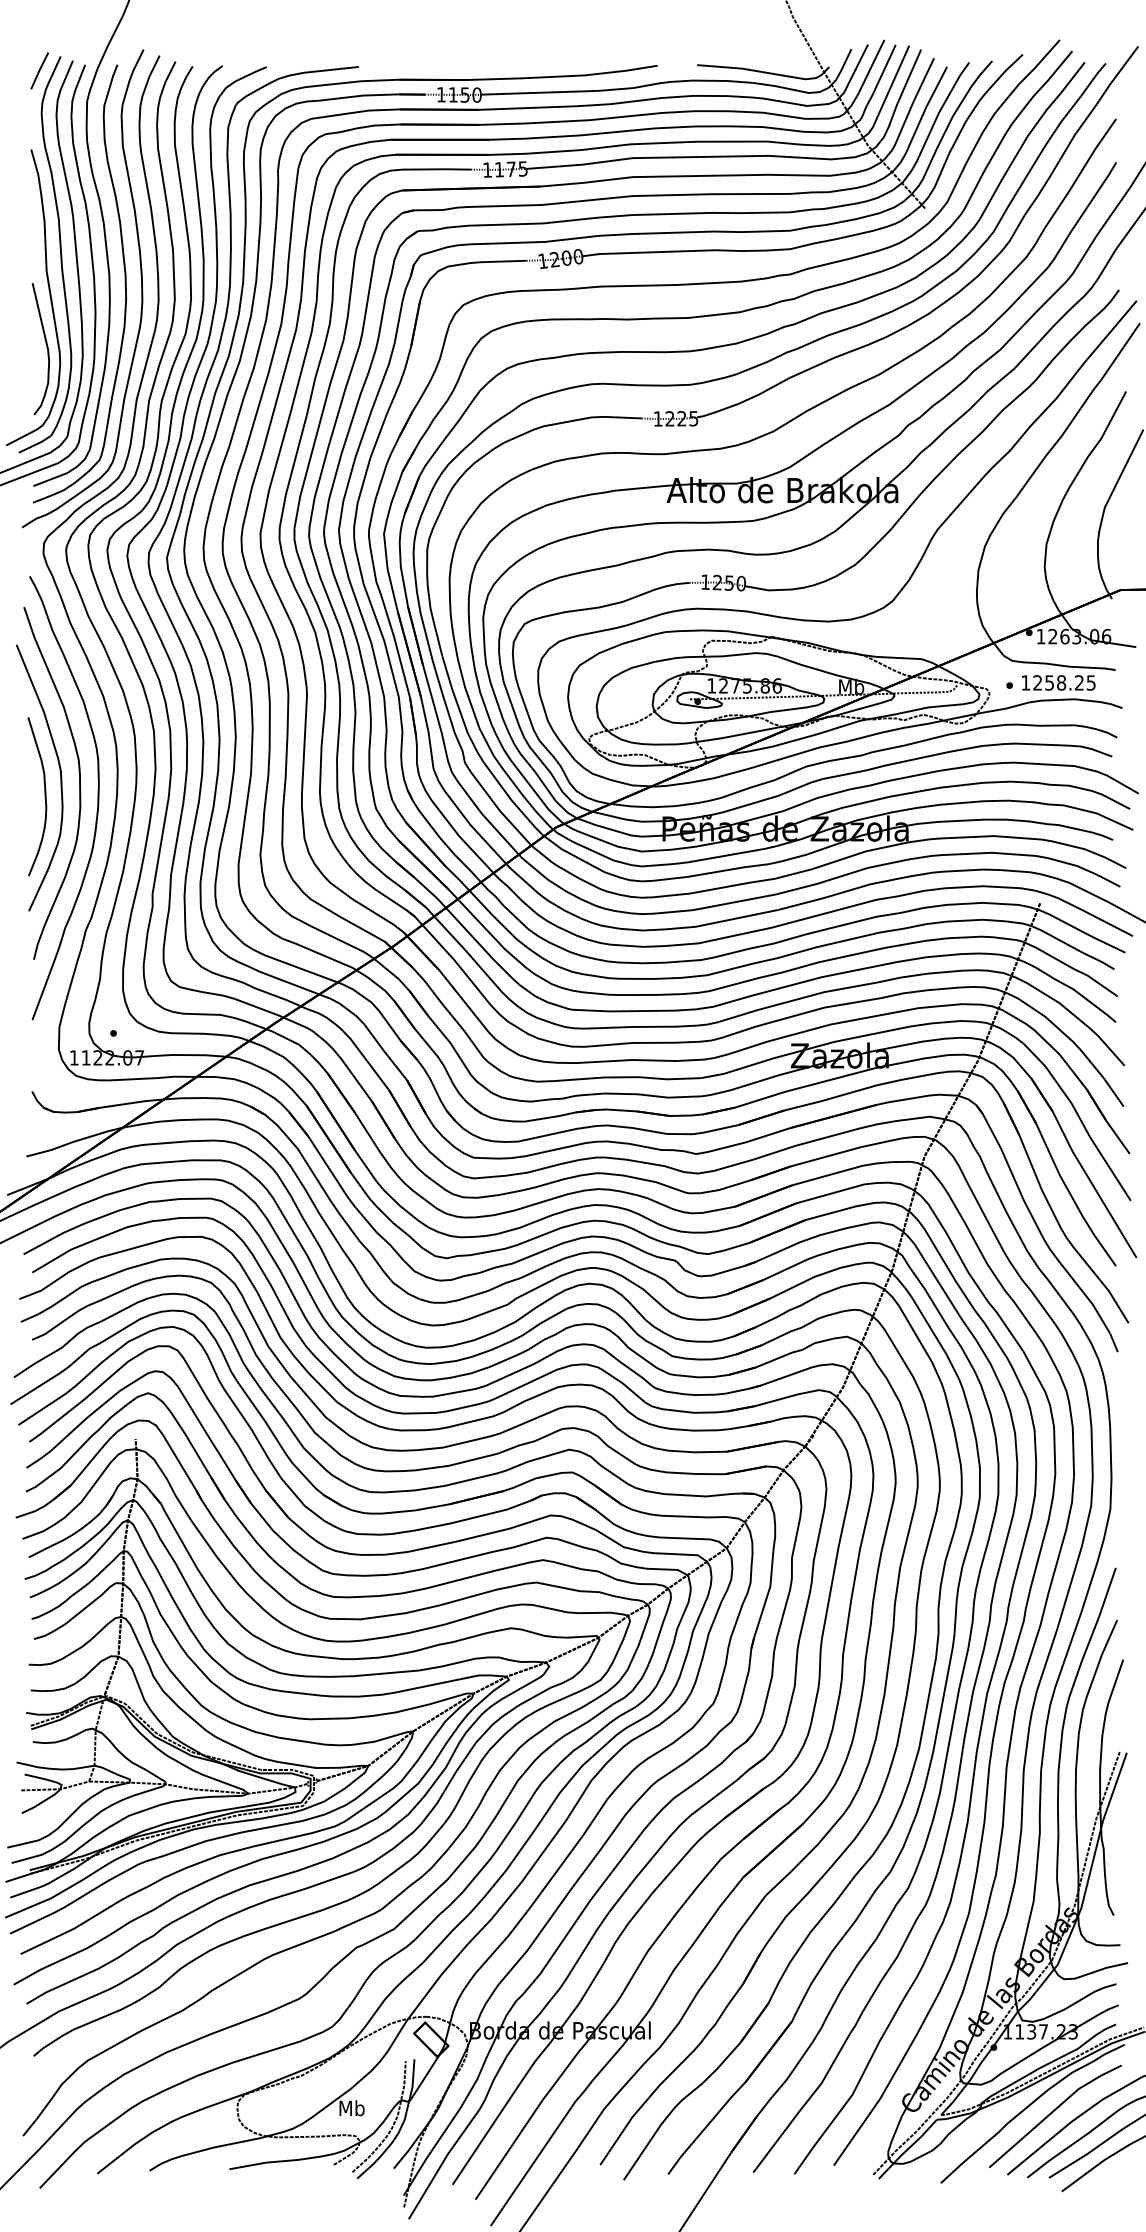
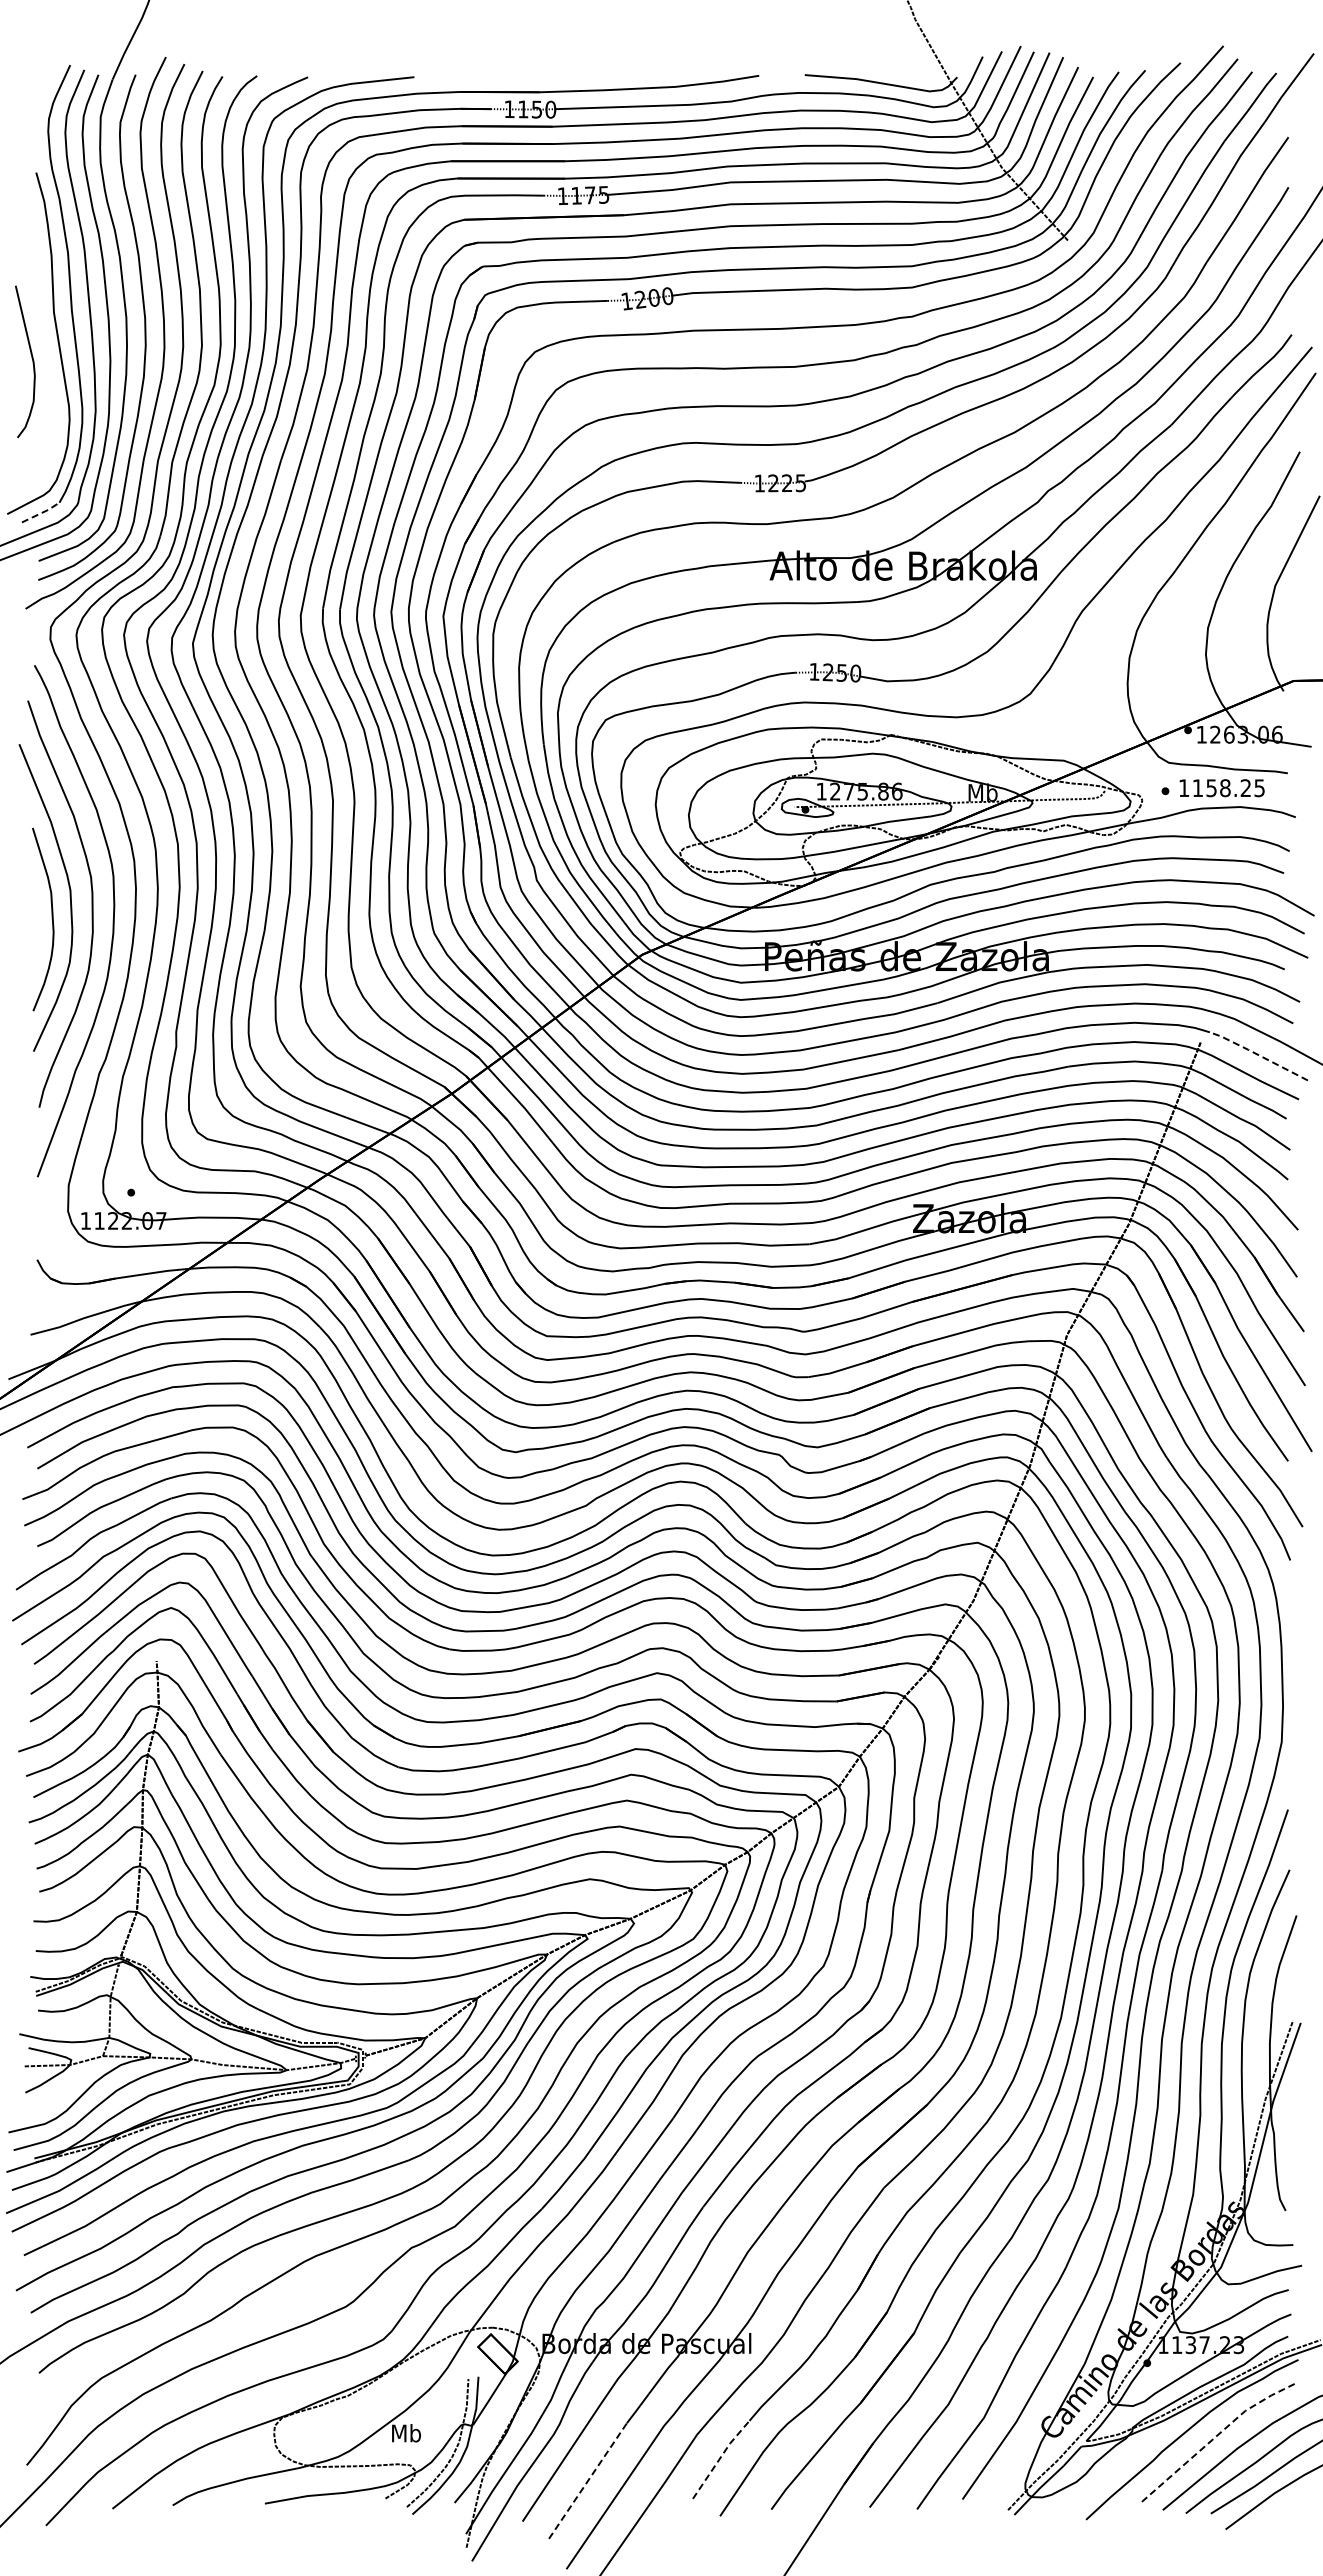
line: (39, 70) -> (45, 81), removed
curve: (46, 346) -> (31, 358), moved
line: (36, 444) -> (42, 512), solid -> dashed
text: (1037, 682) -> (1197, 787), 1258.25 -> 1158.25
line: (1089, 913) -> (1257, 1054), solid -> dashed
line: (1053, 2111) -> (1216, 2436), solid -> dashed
line: (624, 2130) -> (720, 2458), solid -> dashed
line: (508, 2150) -> (587, 2481), solid -> dashed

